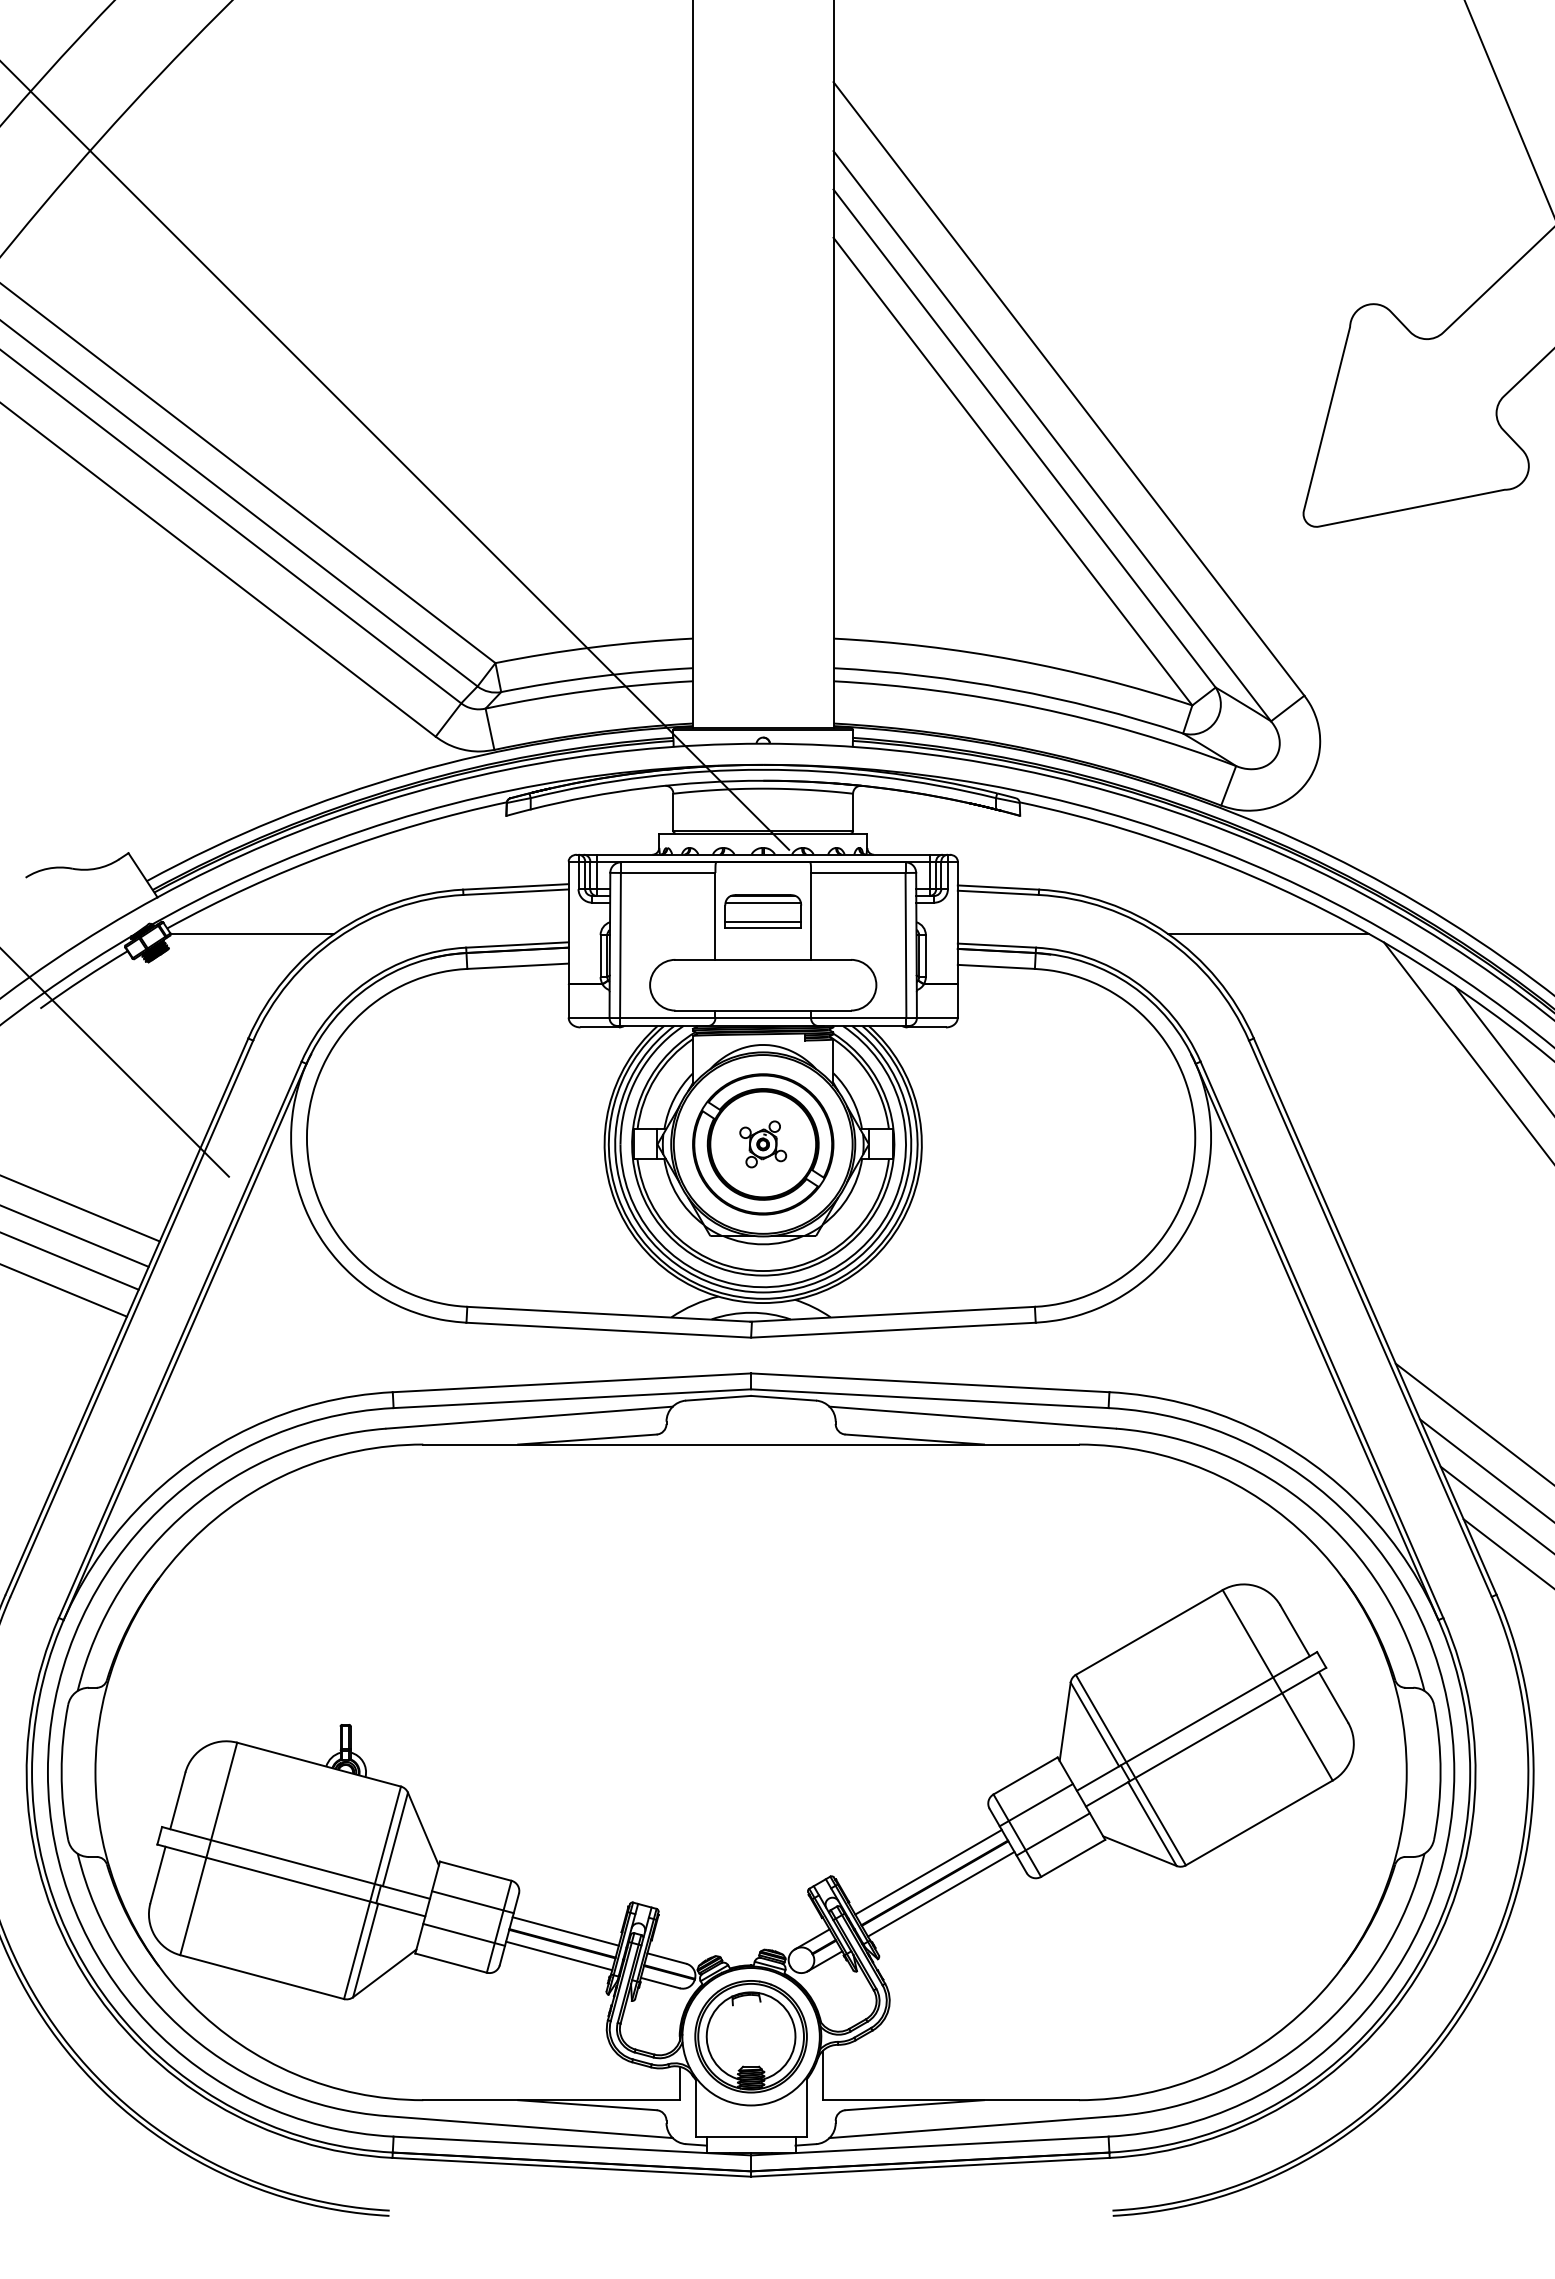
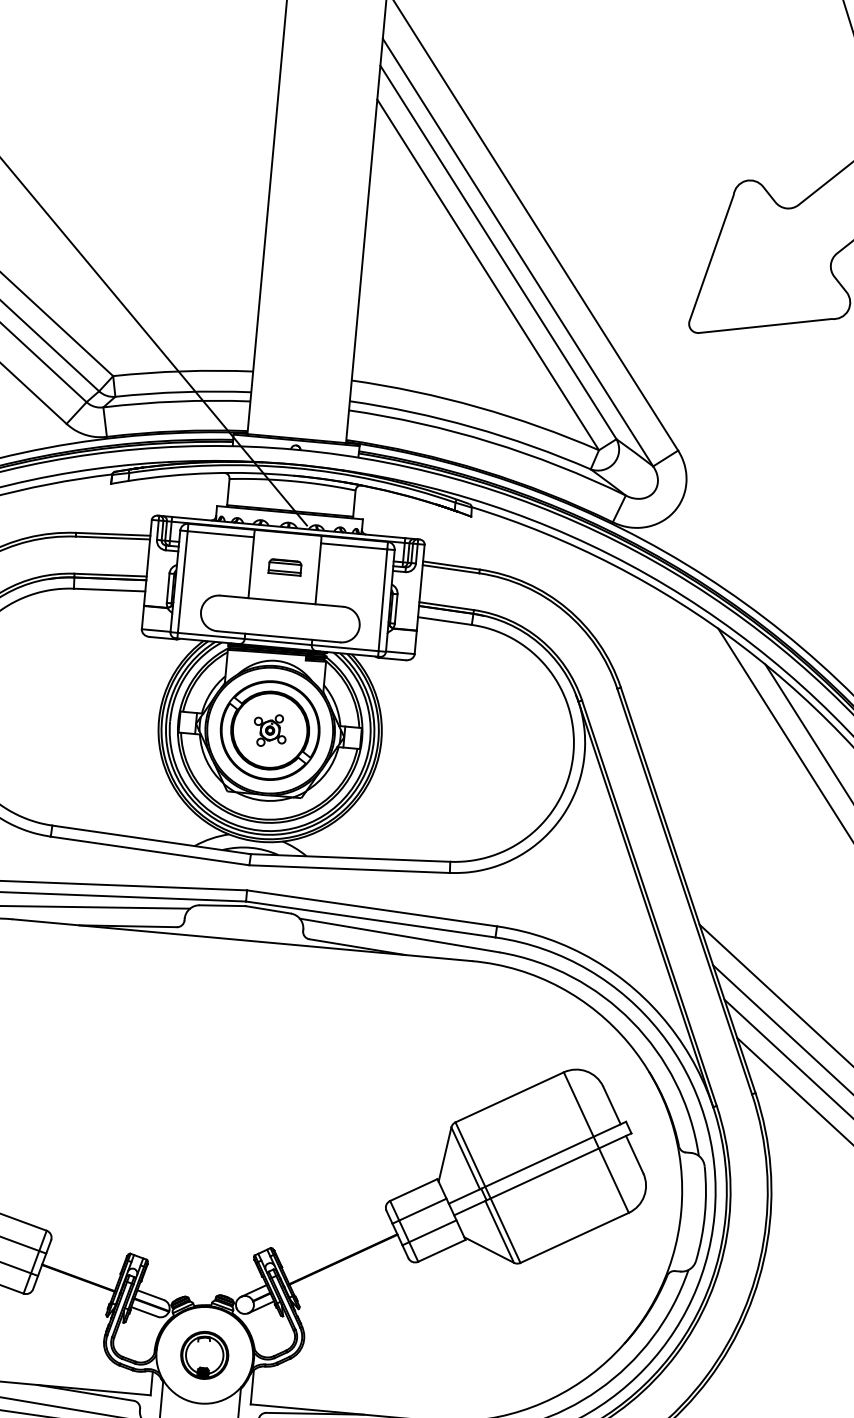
part: (763, 911) -> (285, 567), size x0.6
line: (1268, 934) -> (637, 615), removed
line: (928, 1871) -> (339, 1250), removed
line: (941, 1893) -> (347, 1267), removed
line: (565, 1931) -> (81, 1269), removed
line: (559, 1955) -> (75, 1286), removed
part: (750, 2036) -> (204, 1355), size x0.6

